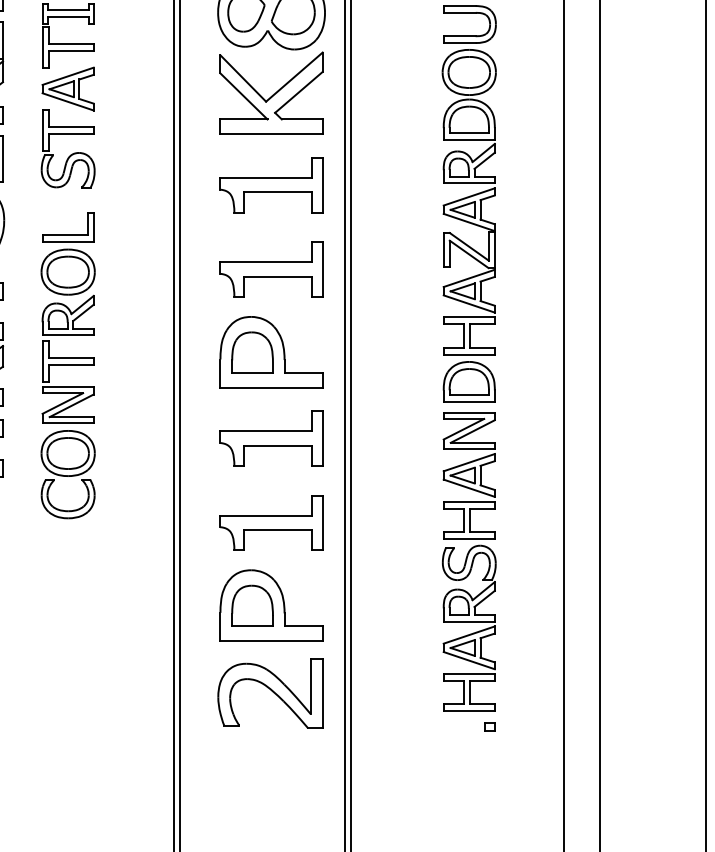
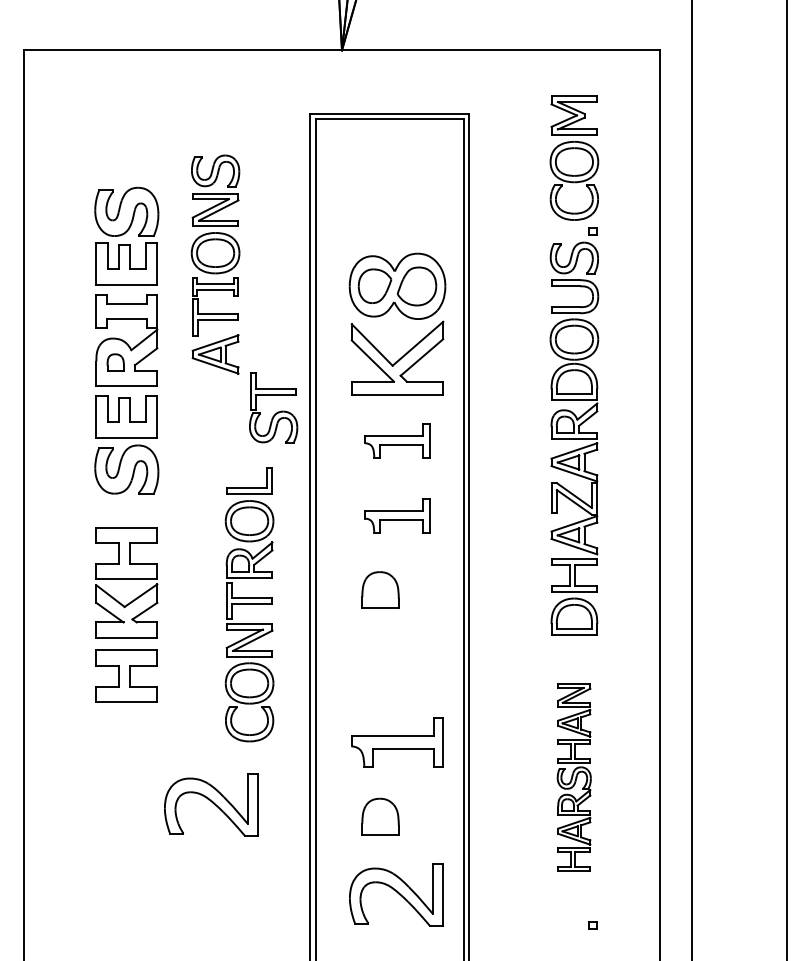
part: (68, 148) -> (273, 407), moved
part: (271, 185) -> (397, 440), size x0.7
part: (271, 269) -> (397, 515), size x0.7
part: (271, 351) -> (397, 589), removed
part: (68, 365) -> (249, 604), moved
part: (271, 439) -> (397, 667), removed
part: (468, 561) -> (573, 777), size x0.7
part: (63, 592) -> (211, 804), added
part: (271, 605) -> (397, 816), removed

